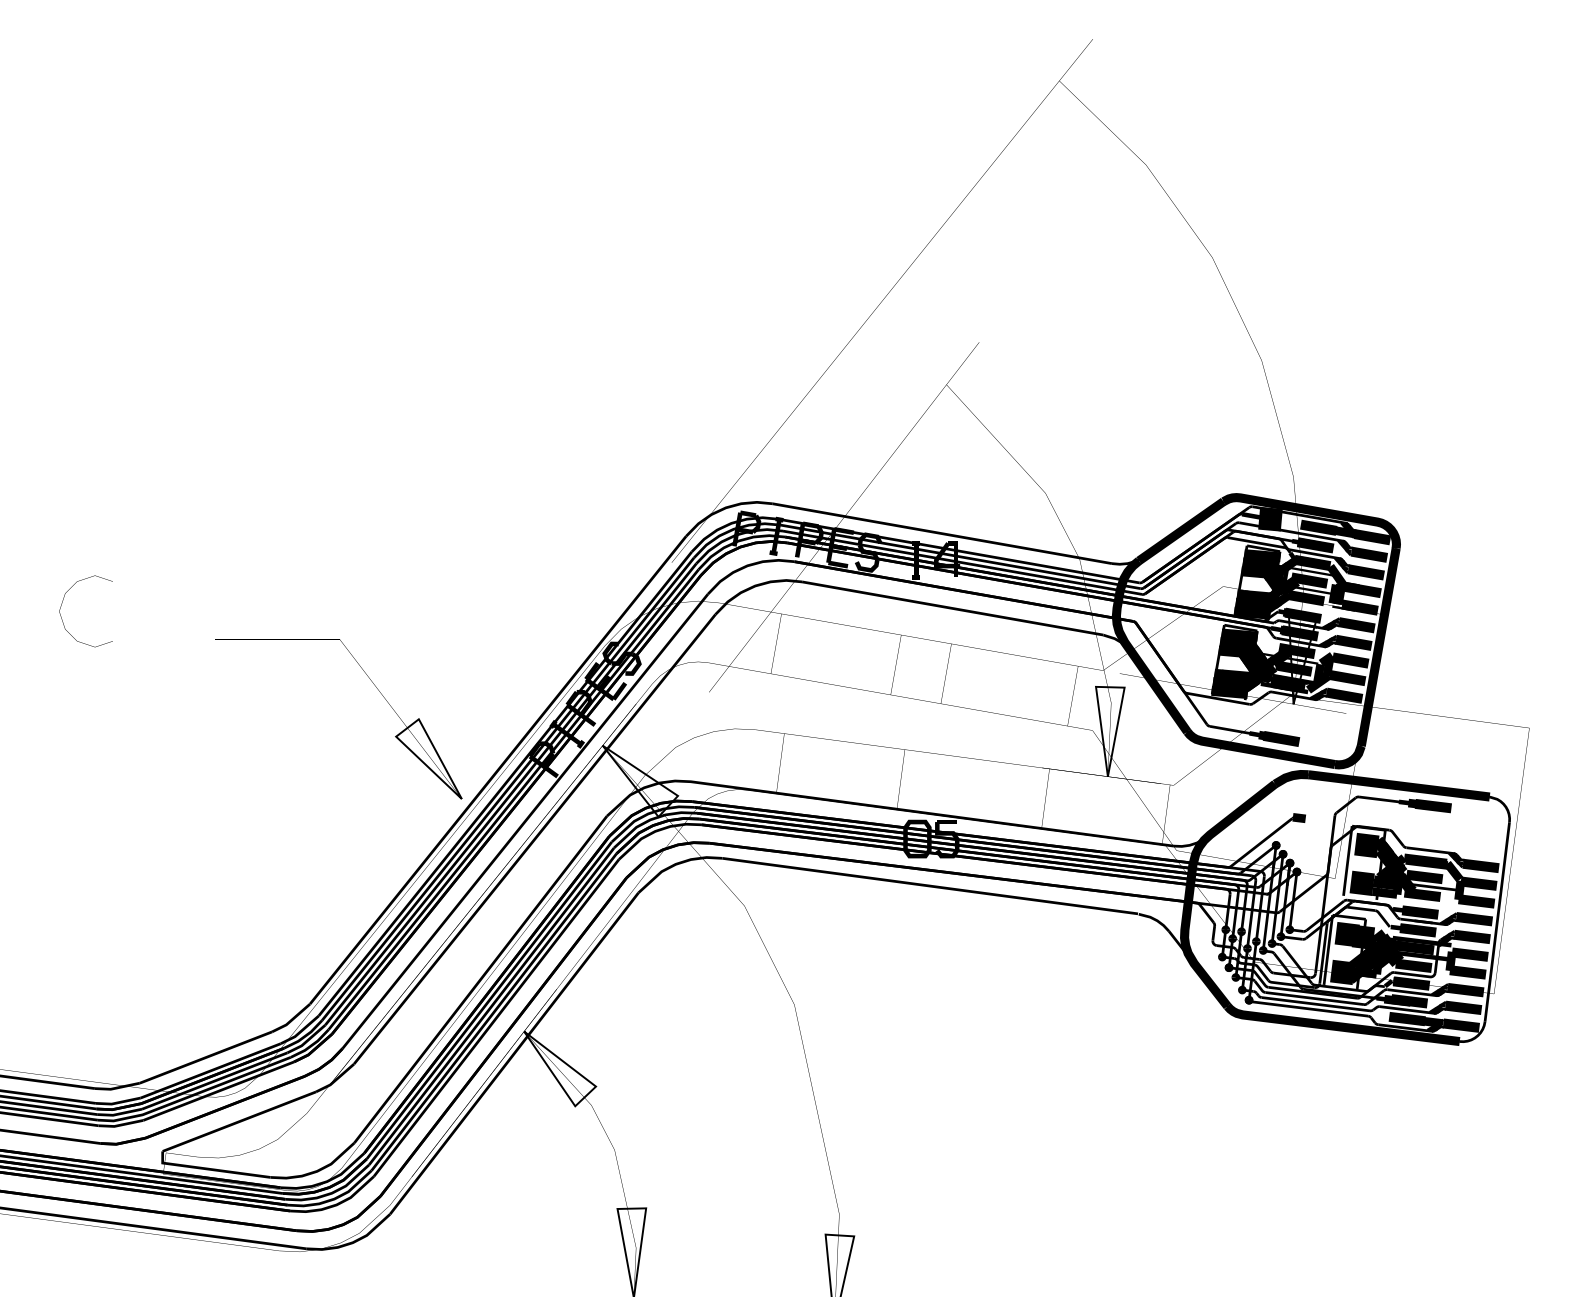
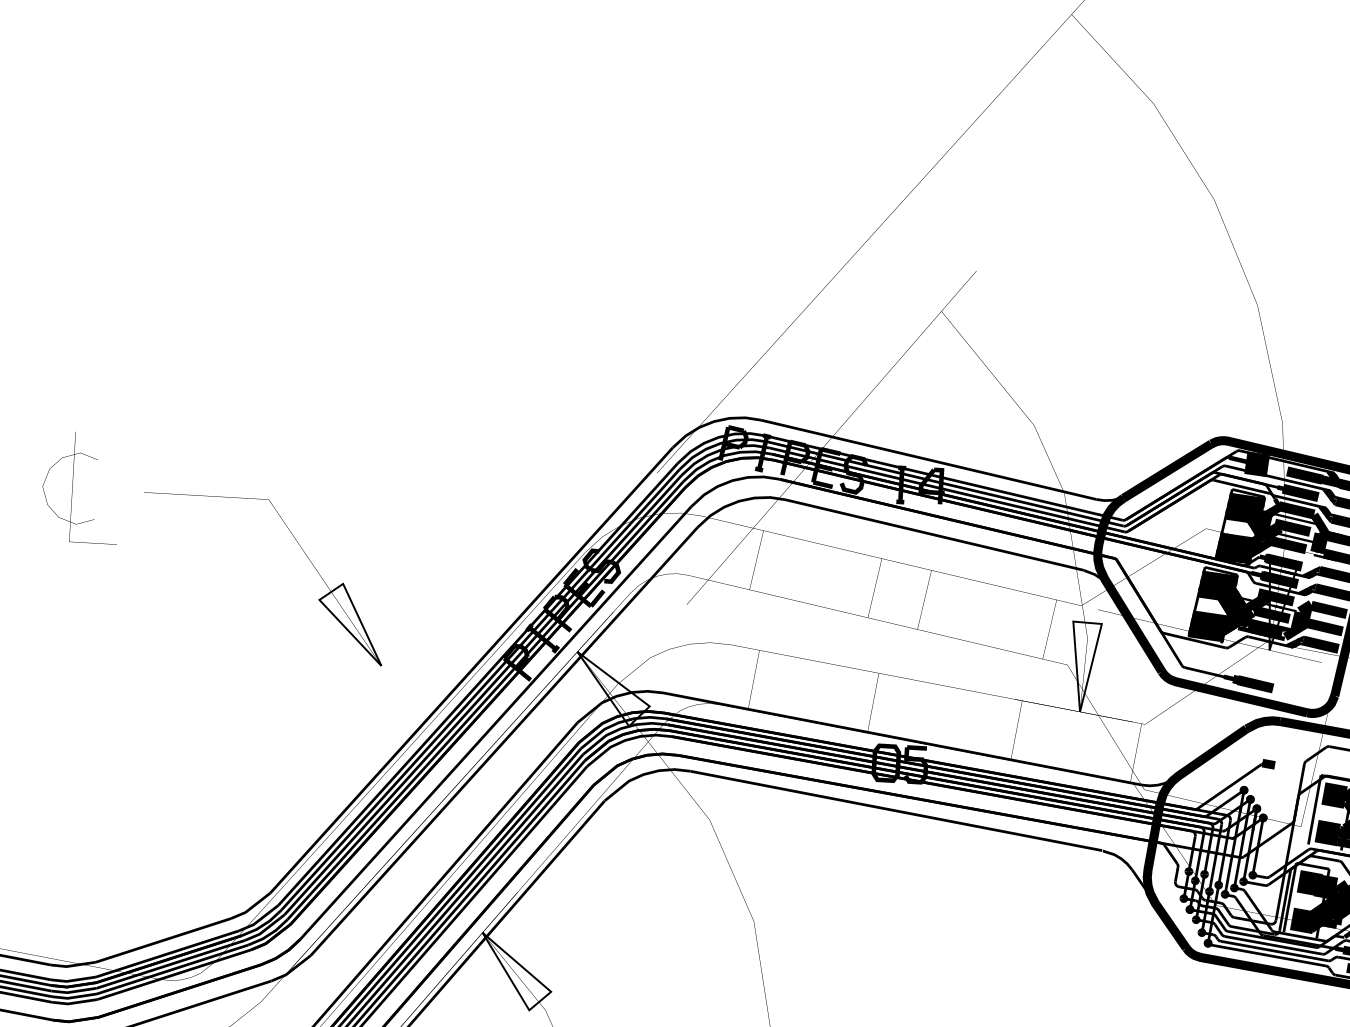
part: (377, 689) -> (303, 551), moved

